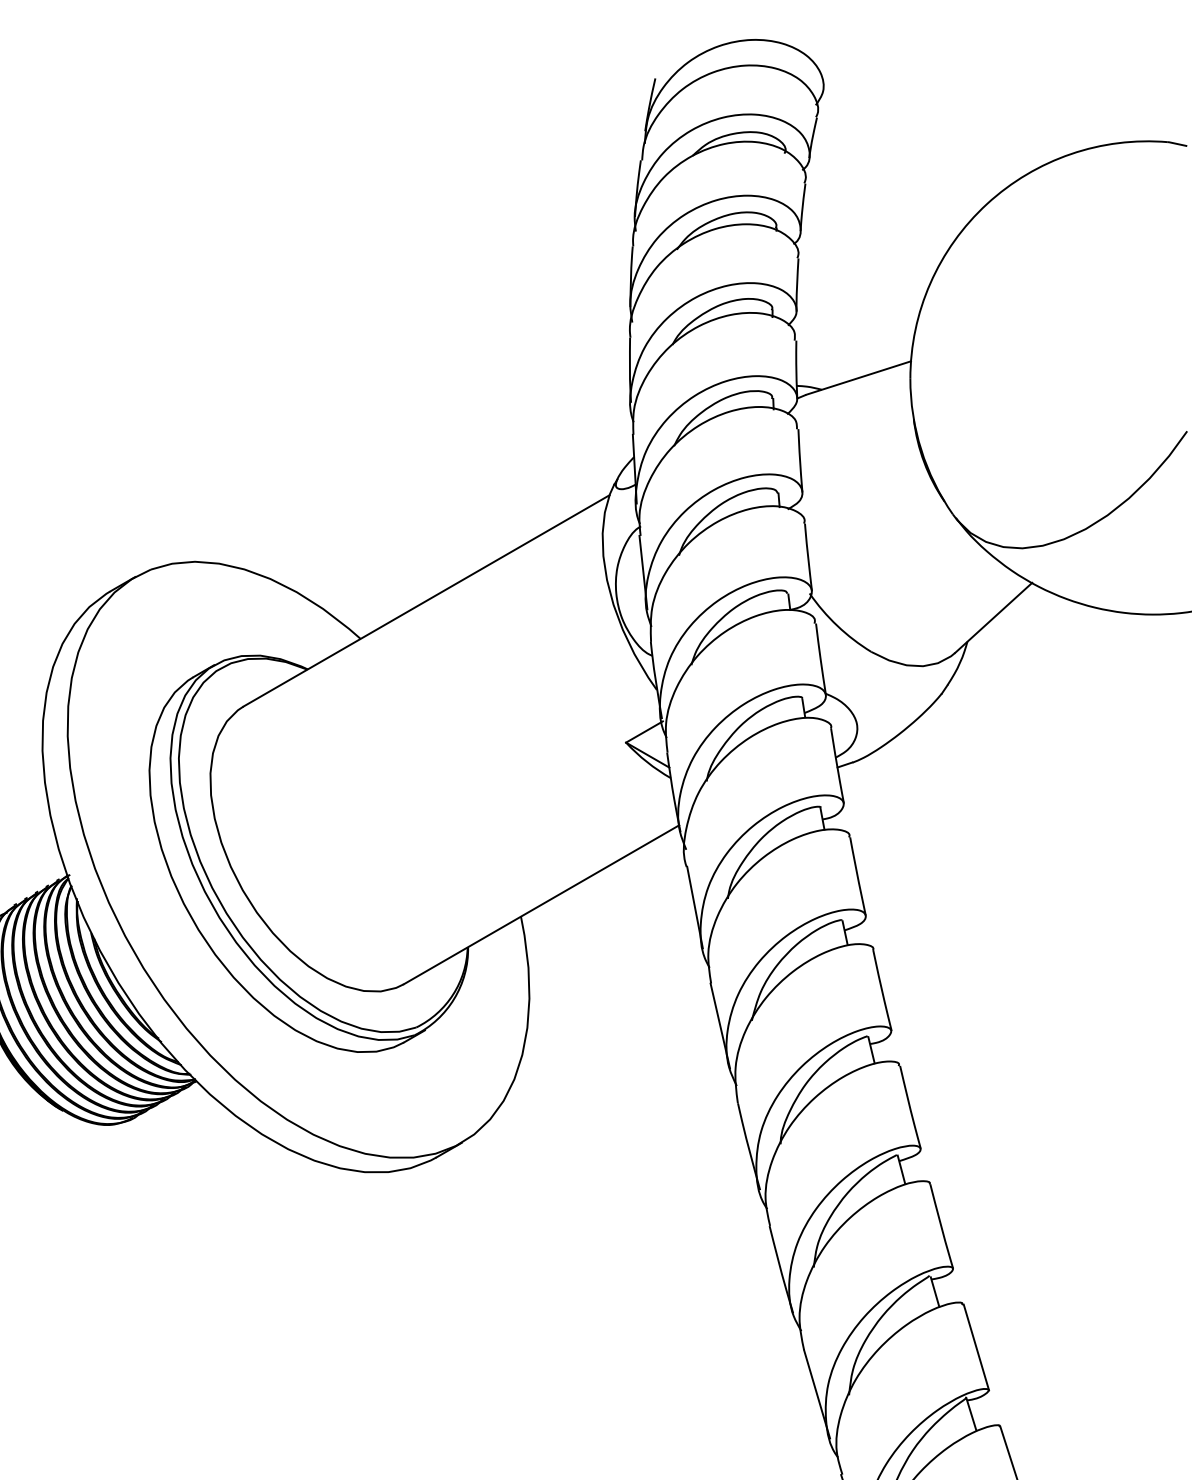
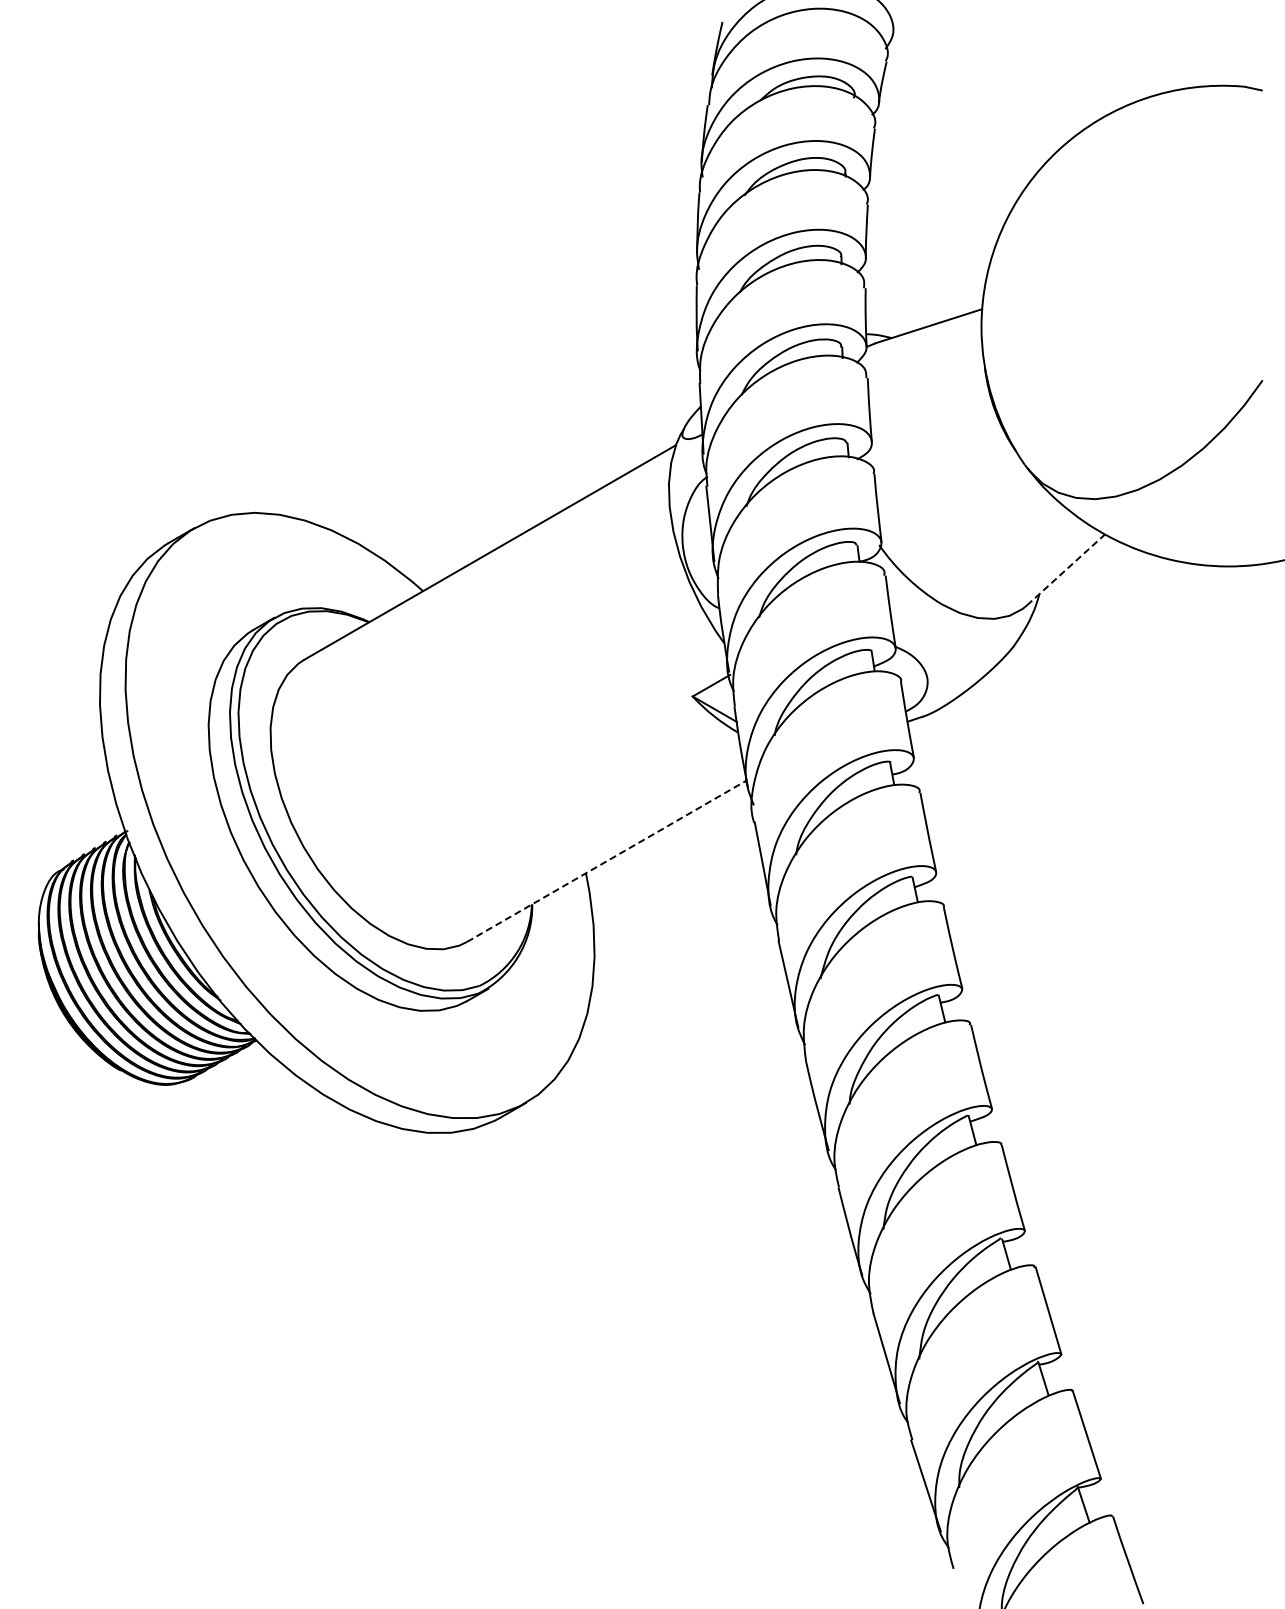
line: (994, 617) -> (1066, 569), solid -> dashed
line: (542, 904) -> (607, 860), solid -> dashed

